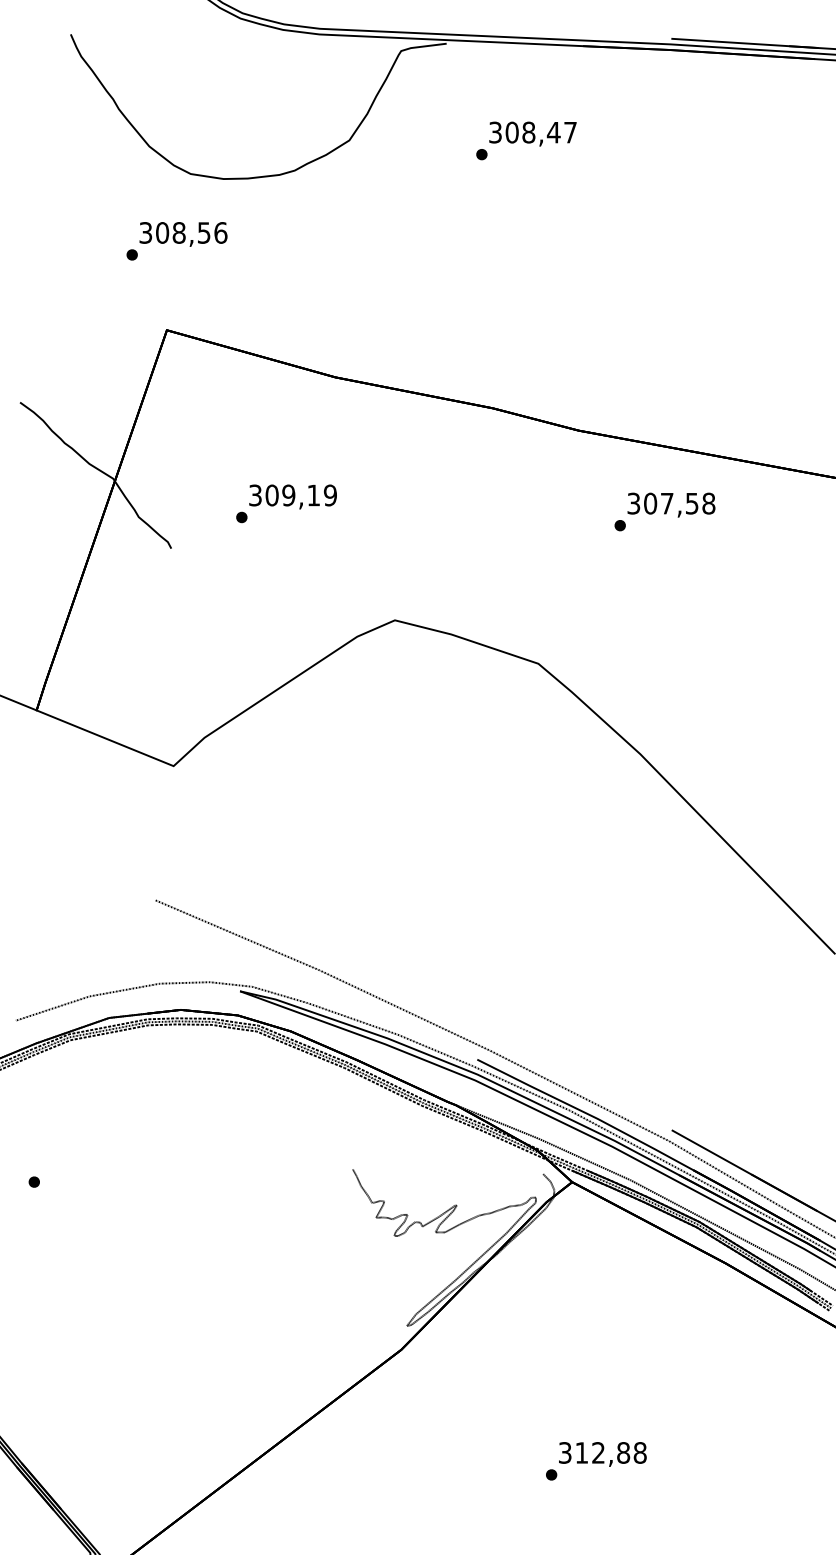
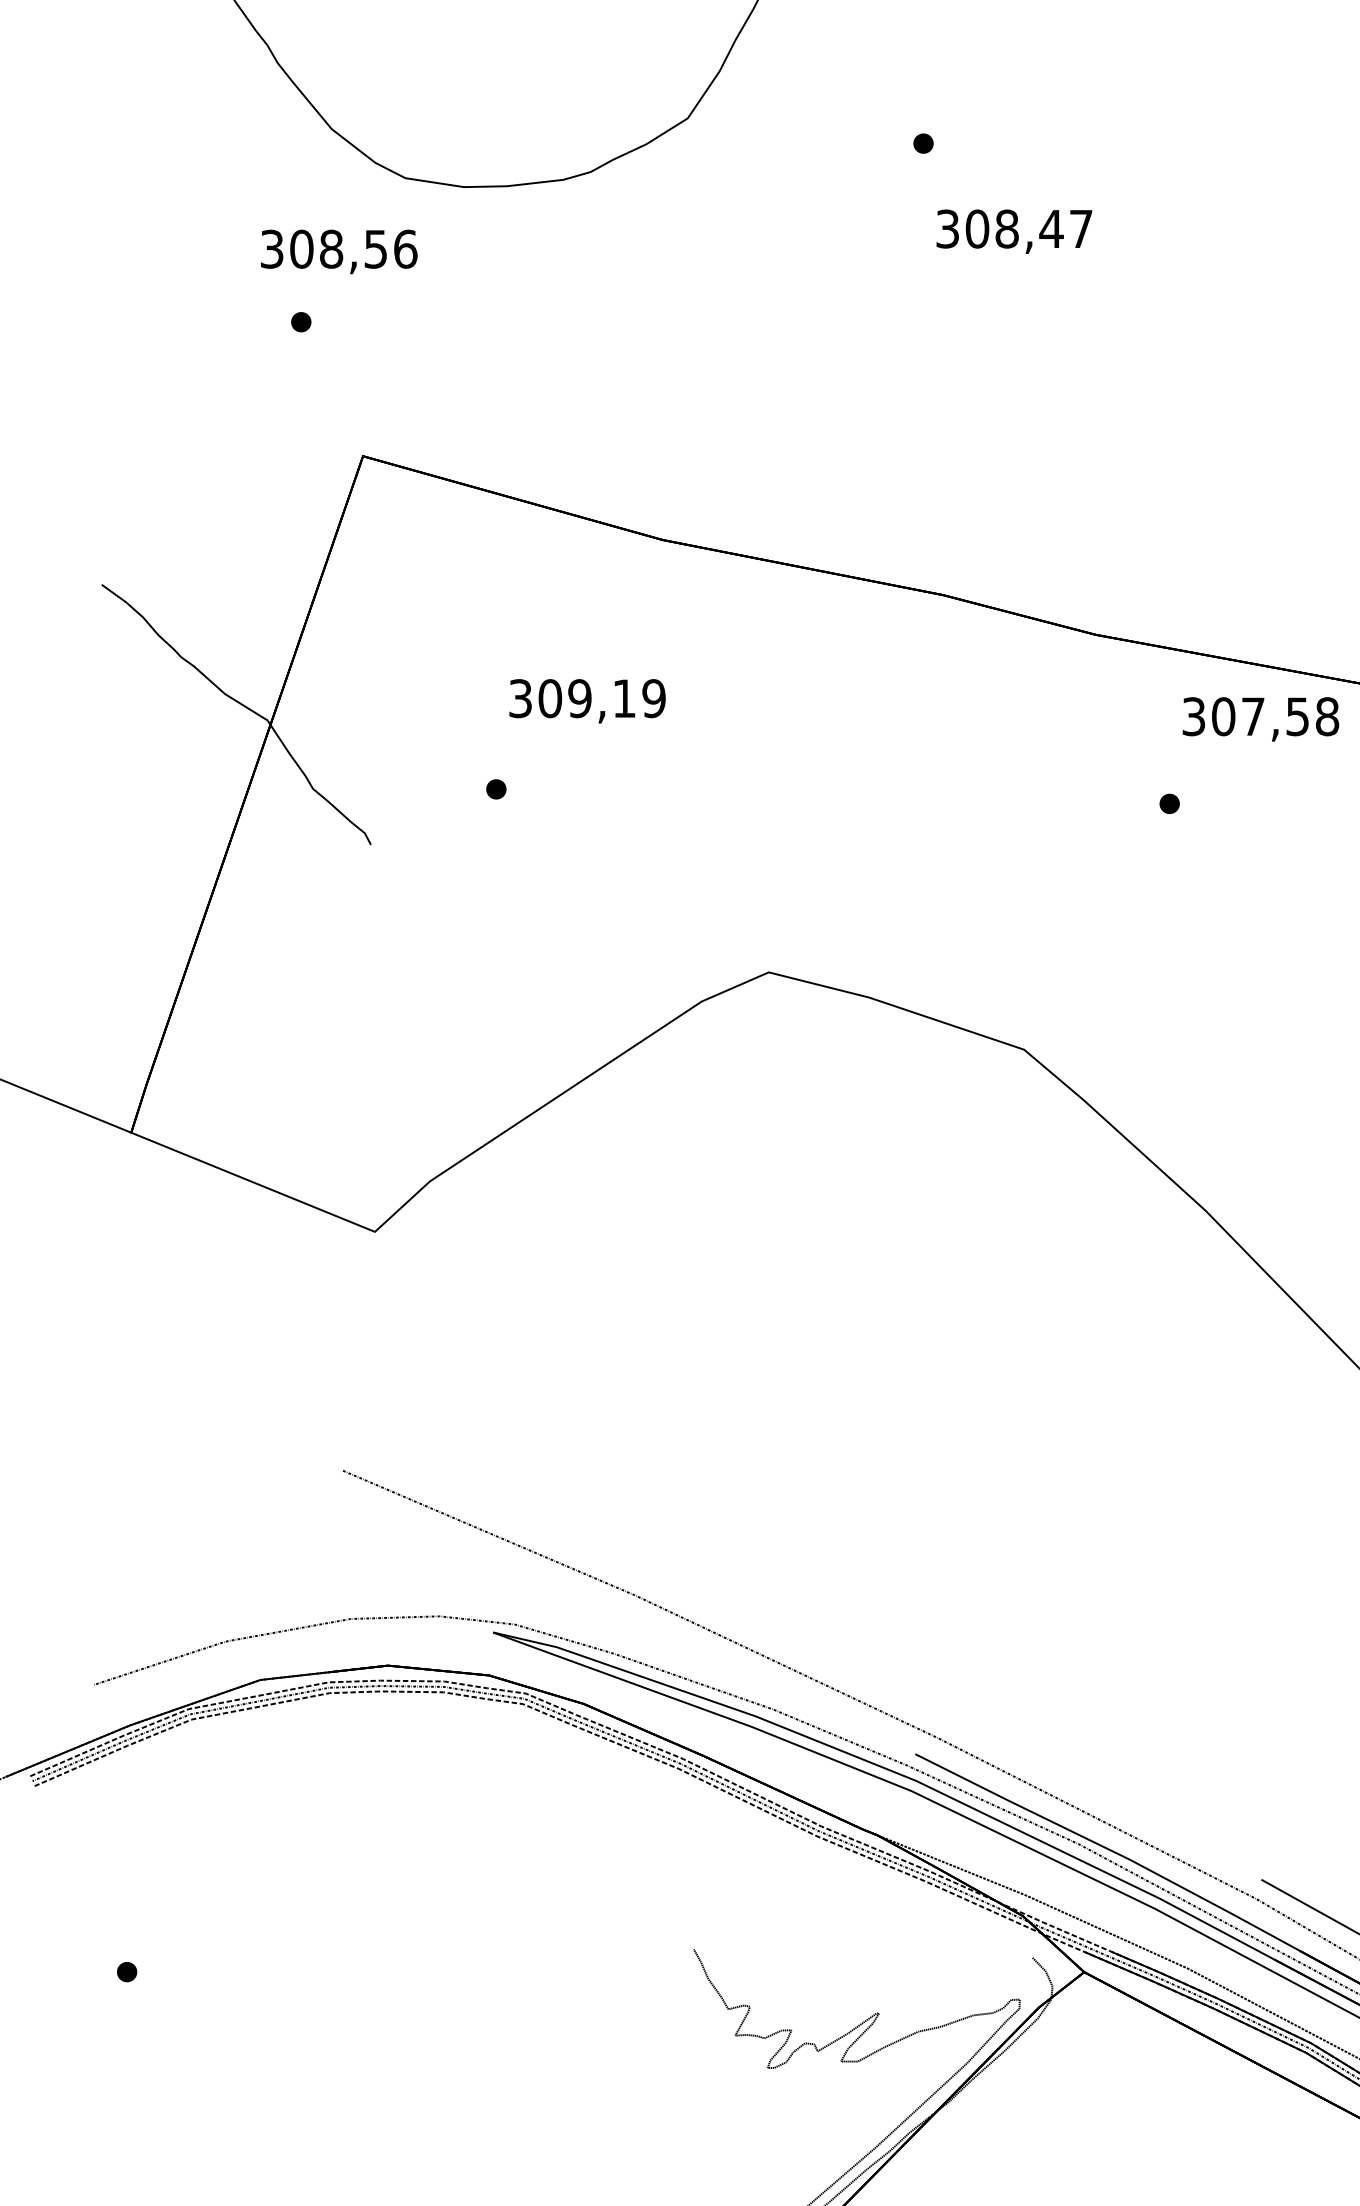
text: (532, 133) -> (1013, 230), moved
text: (183, 234) -> (339, 251), moved
text: (292, 496) -> (586, 700), moved
text: (671, 504) -> (1260, 718), moved

